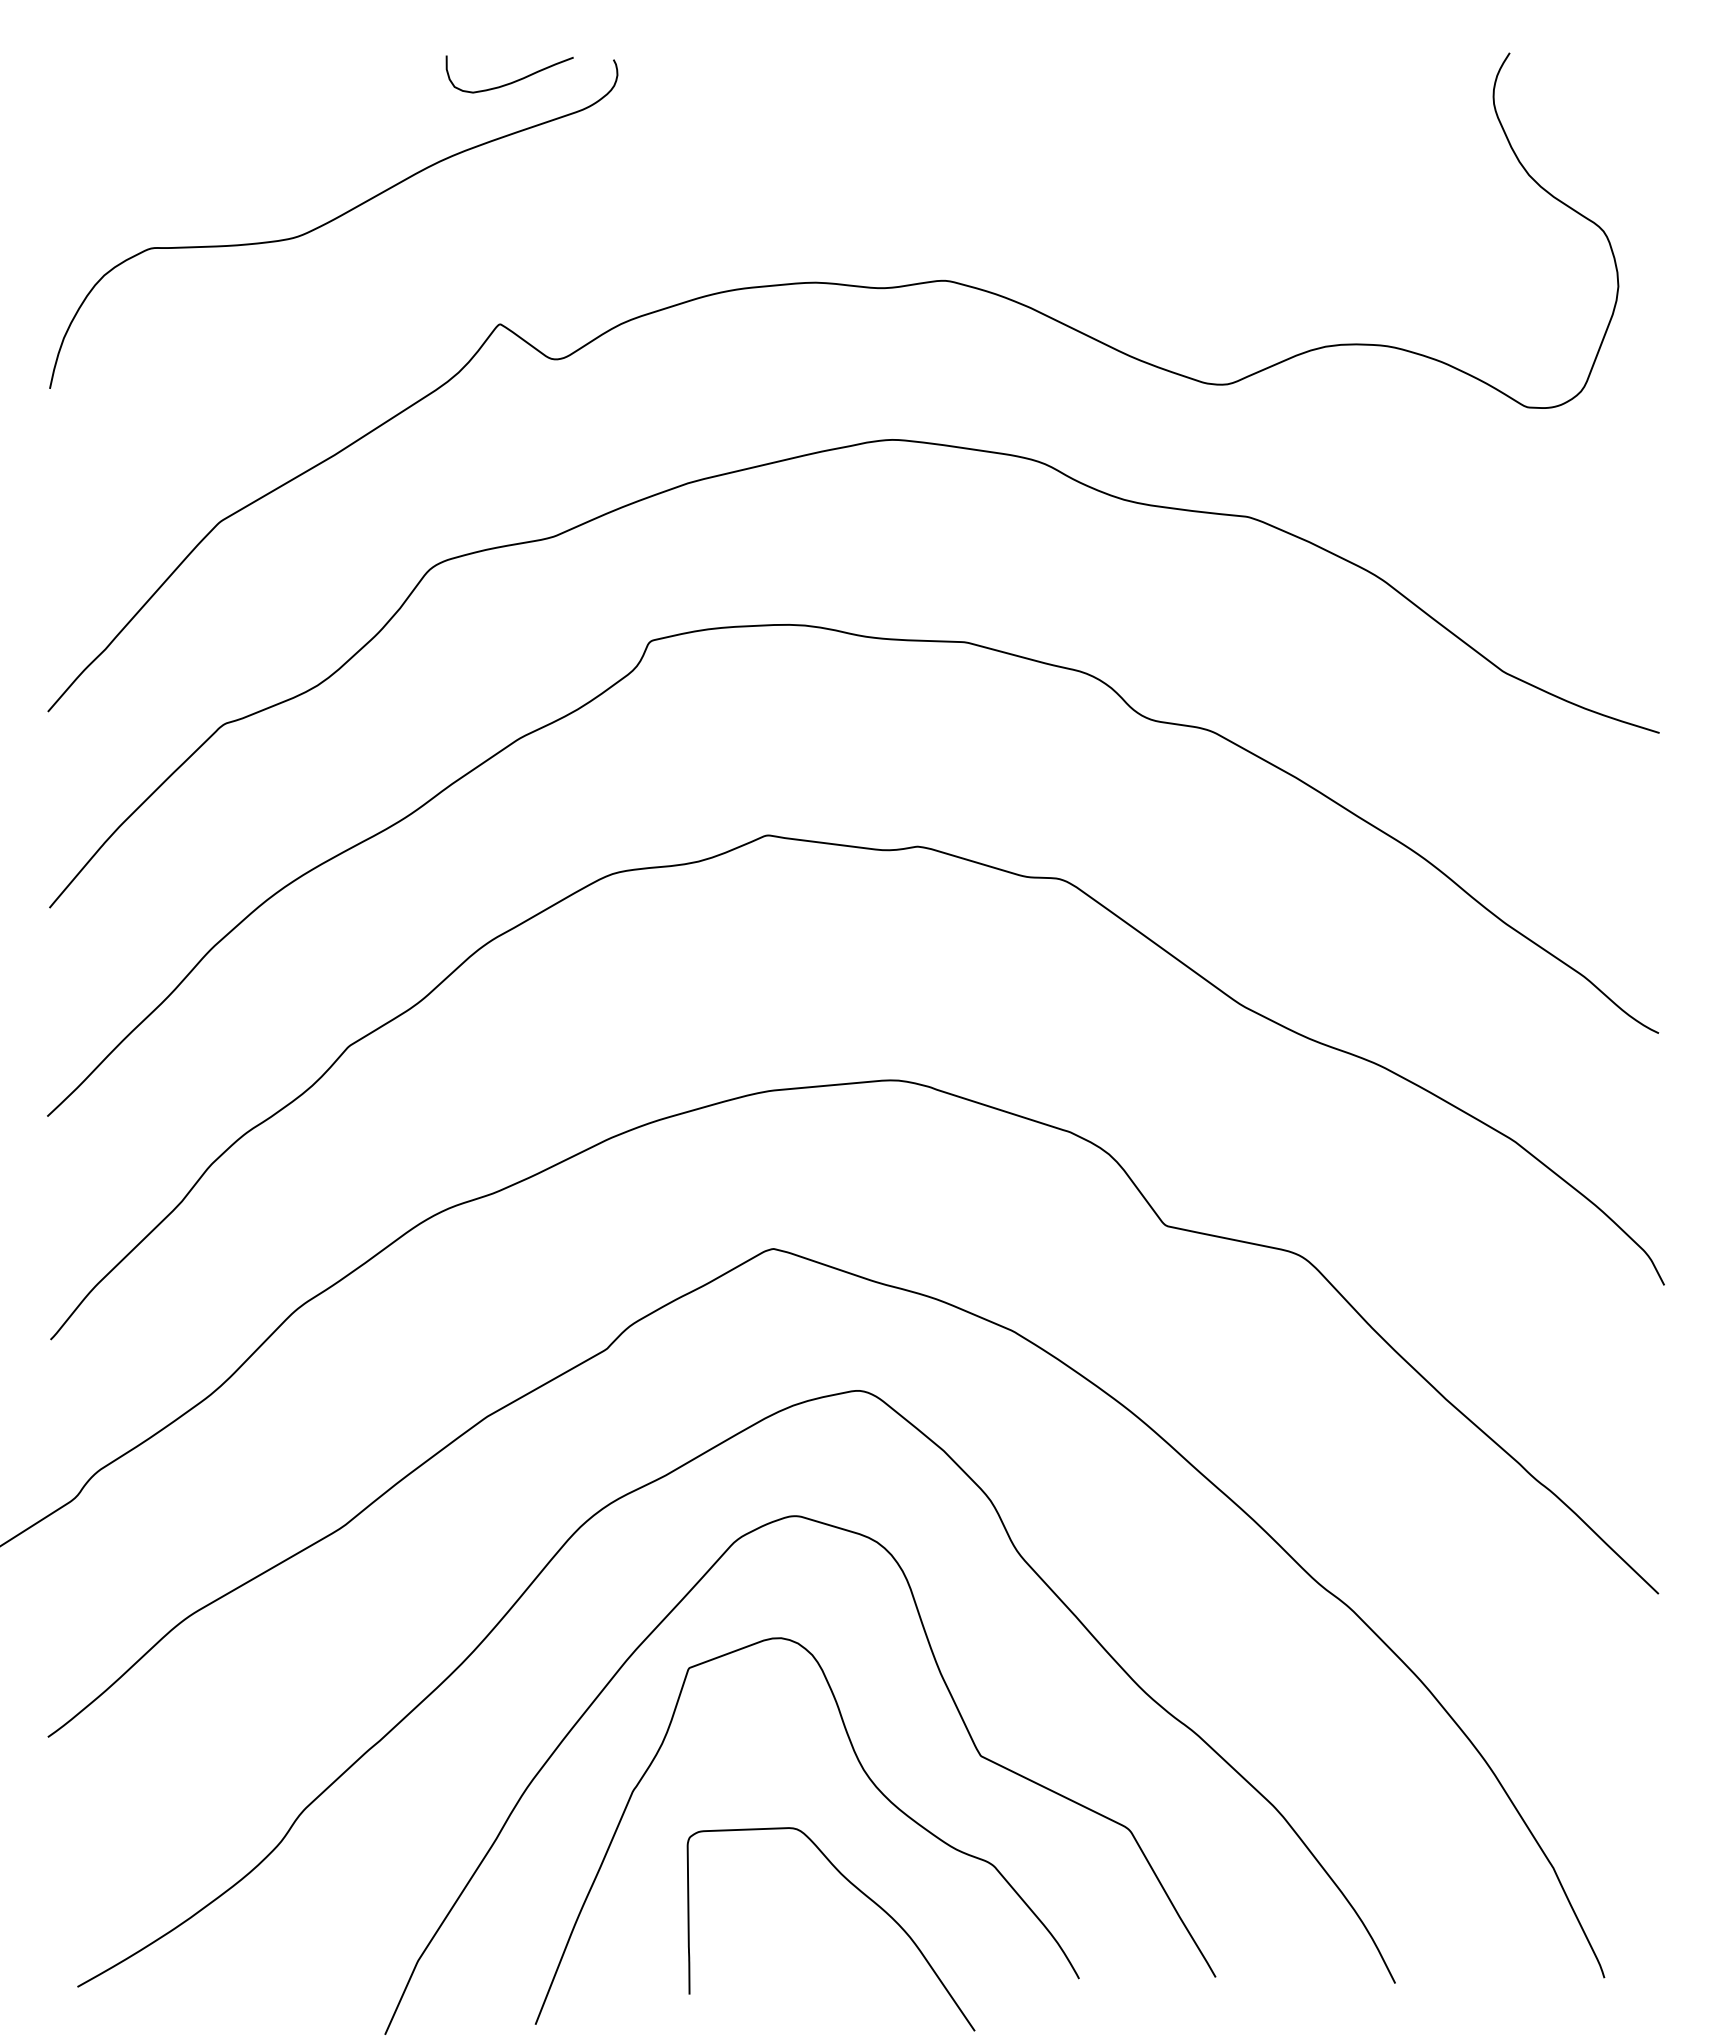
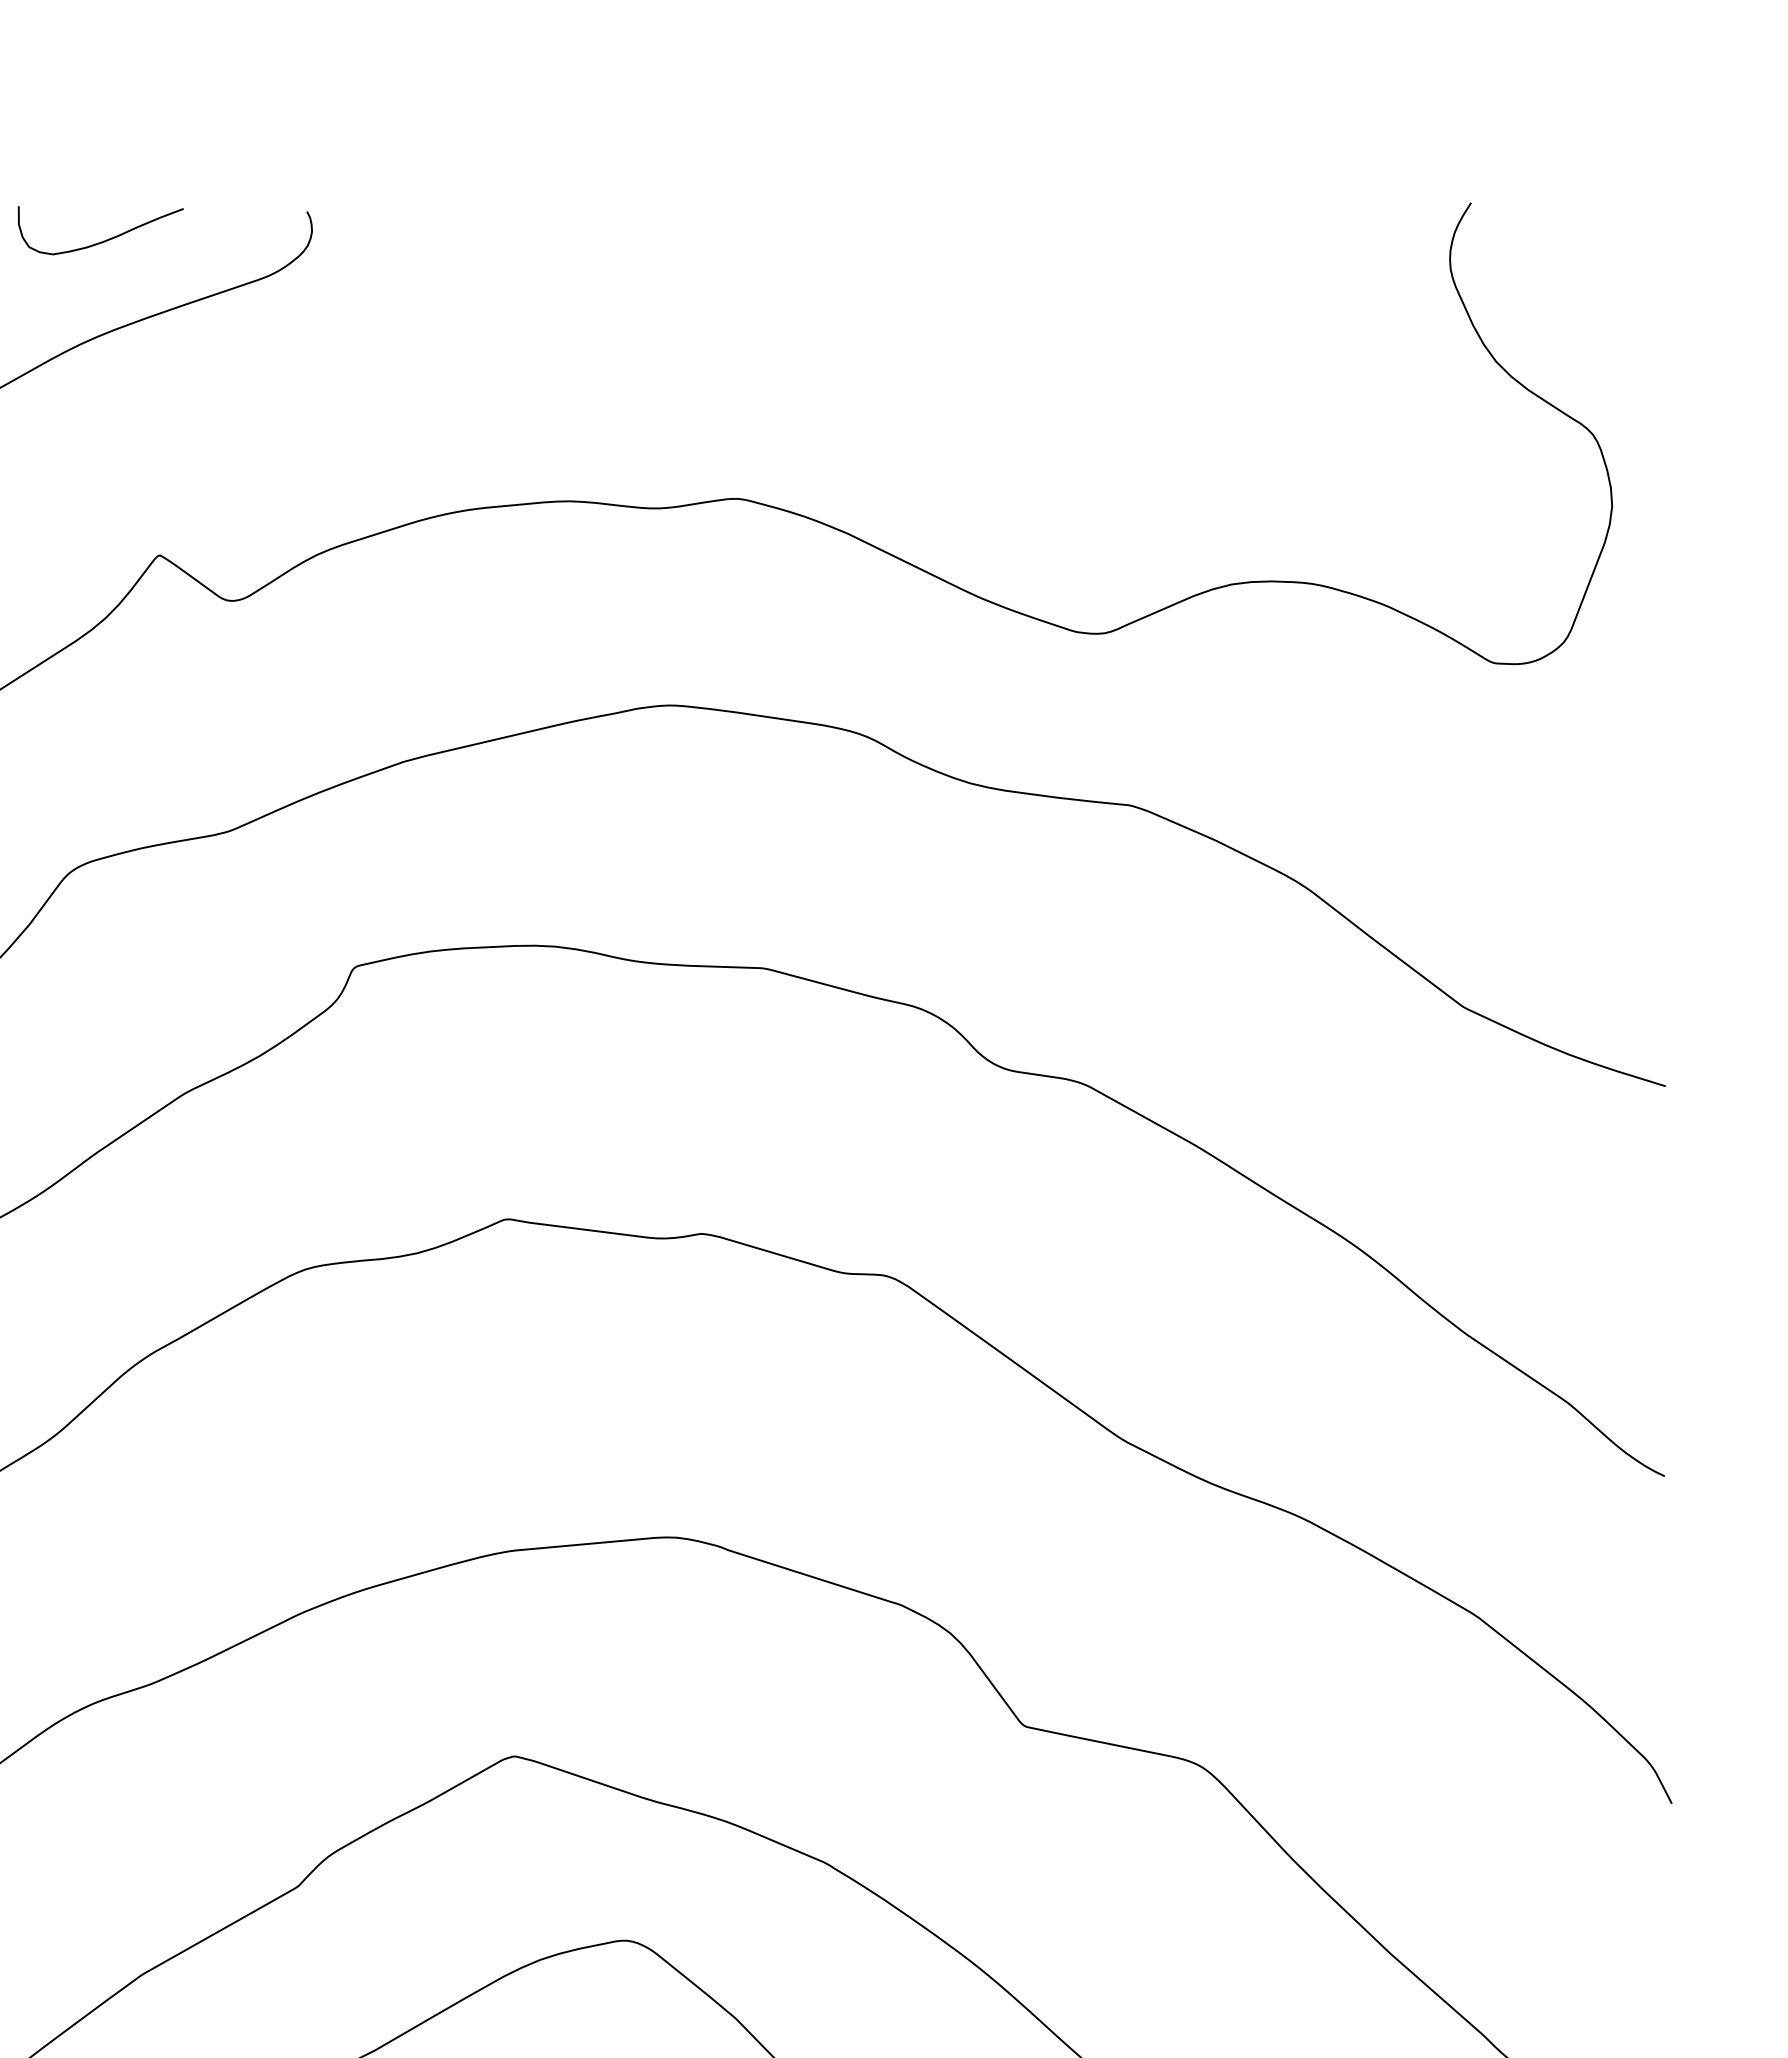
curve: (512, 81) -> (104, 239), moved

